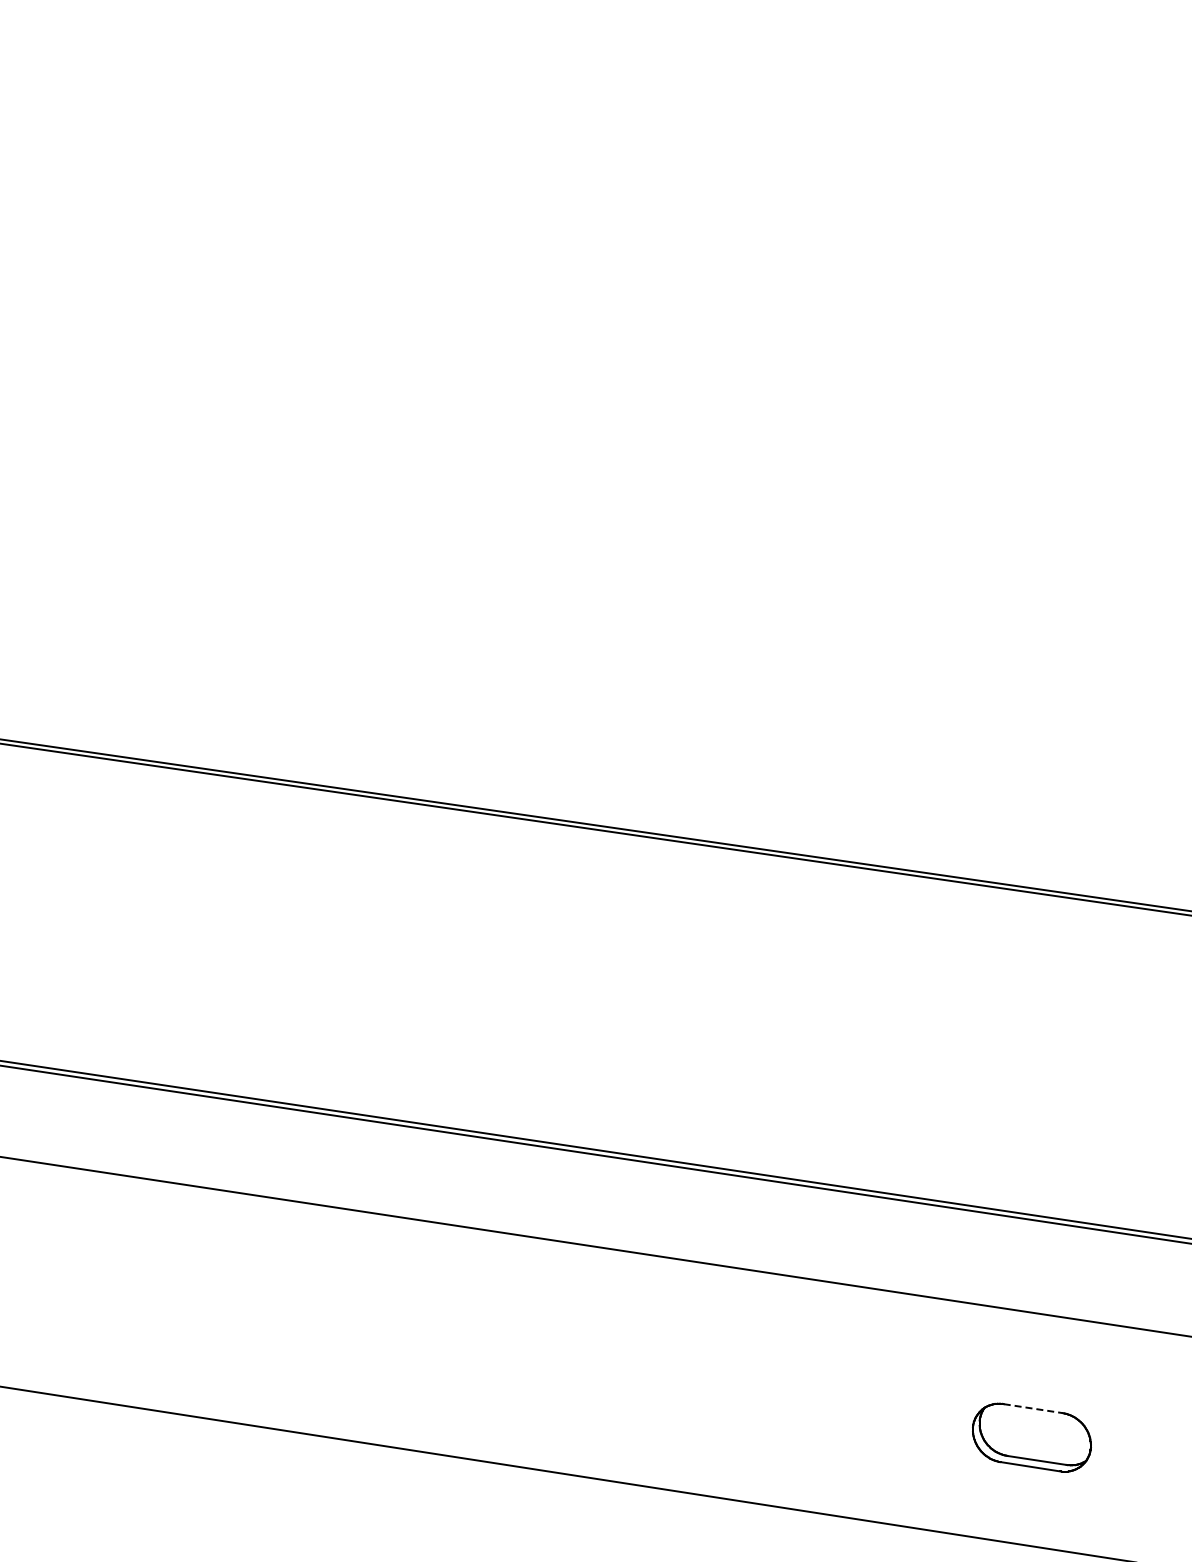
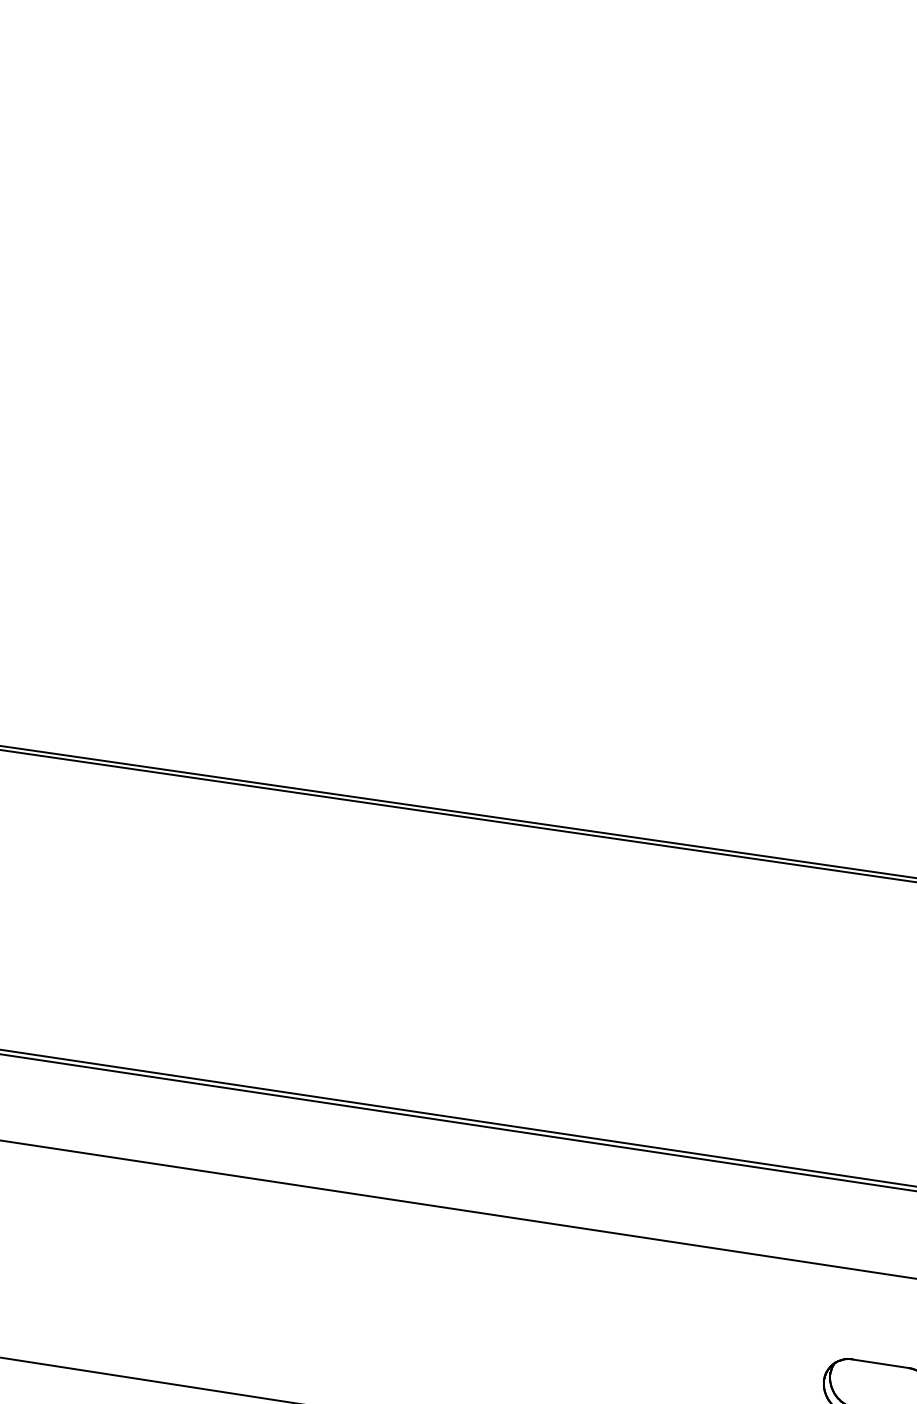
line: (1033, 1408) -> (881, 1363), dashed -> solid

